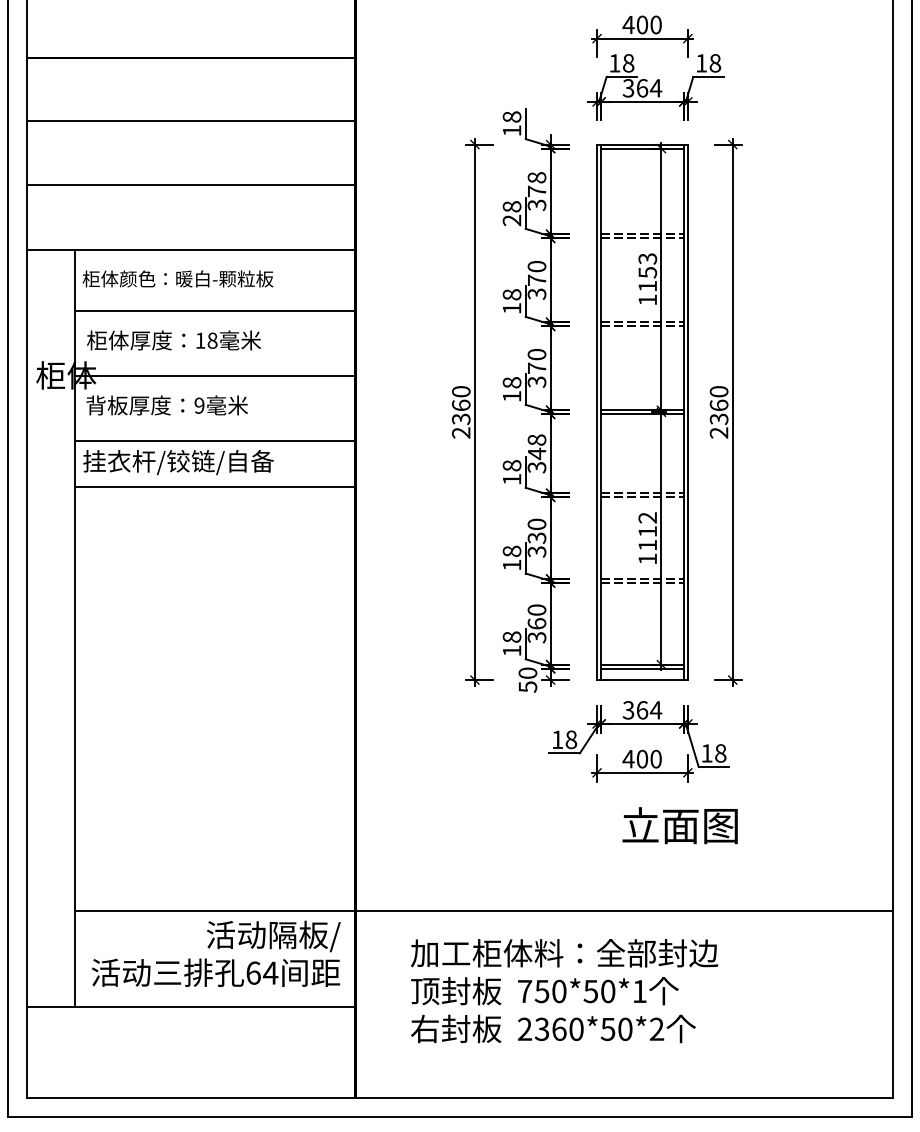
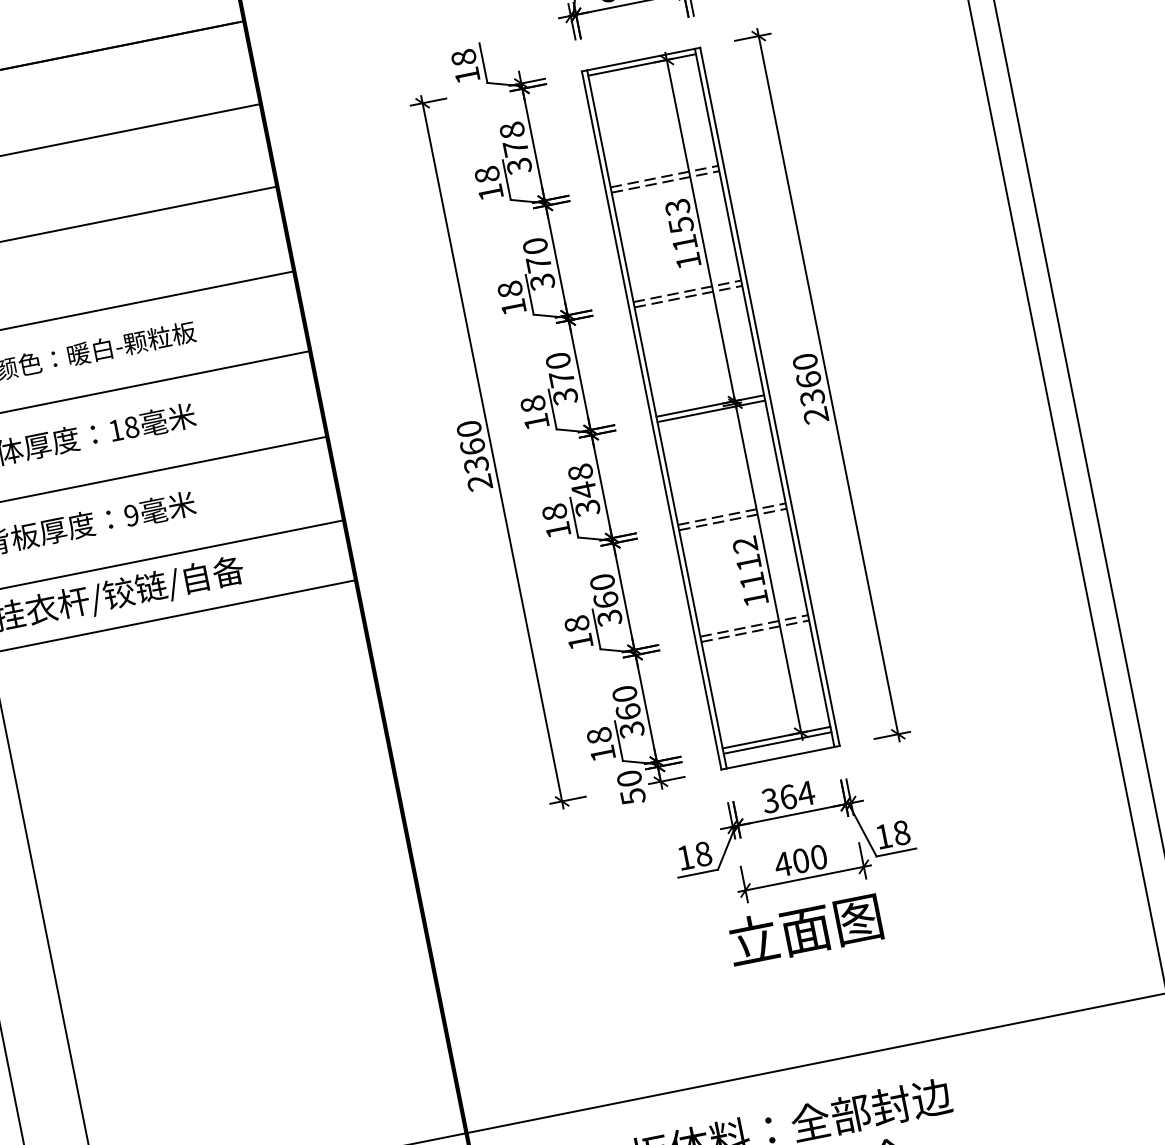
text: (511, 220) -> (490, 192), 28 -> 18
text: (536, 537) -> (605, 599), 330 -> 360
text: (679, 825) -> (804, 929), moved

